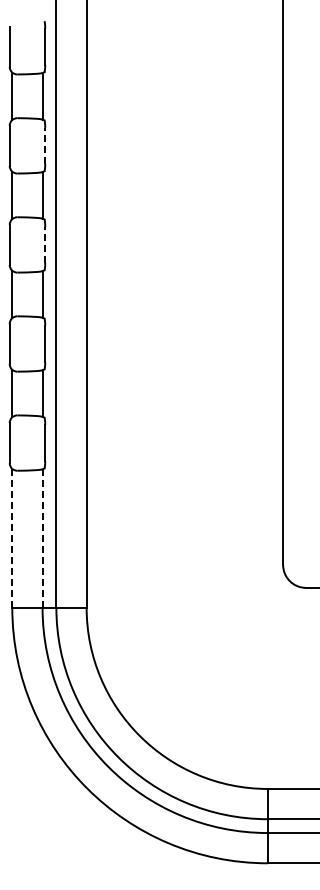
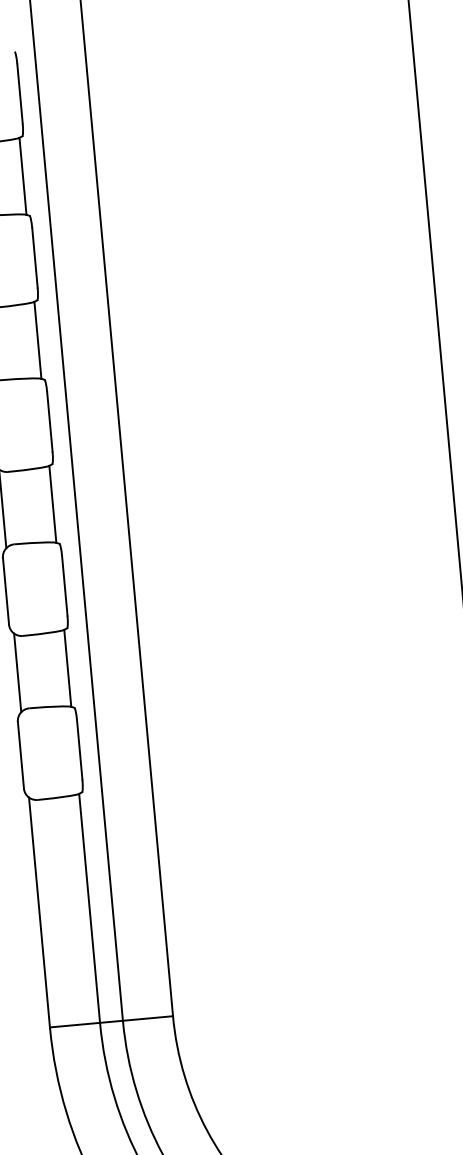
line: (45, 145) -> (35, 257), dashed -> solid
line: (45, 244) -> (50, 421), dashed -> solid
line: (12, 537) -> (39, 911), dashed -> solid
line: (42, 539) -> (89, 909), dashed -> solid

